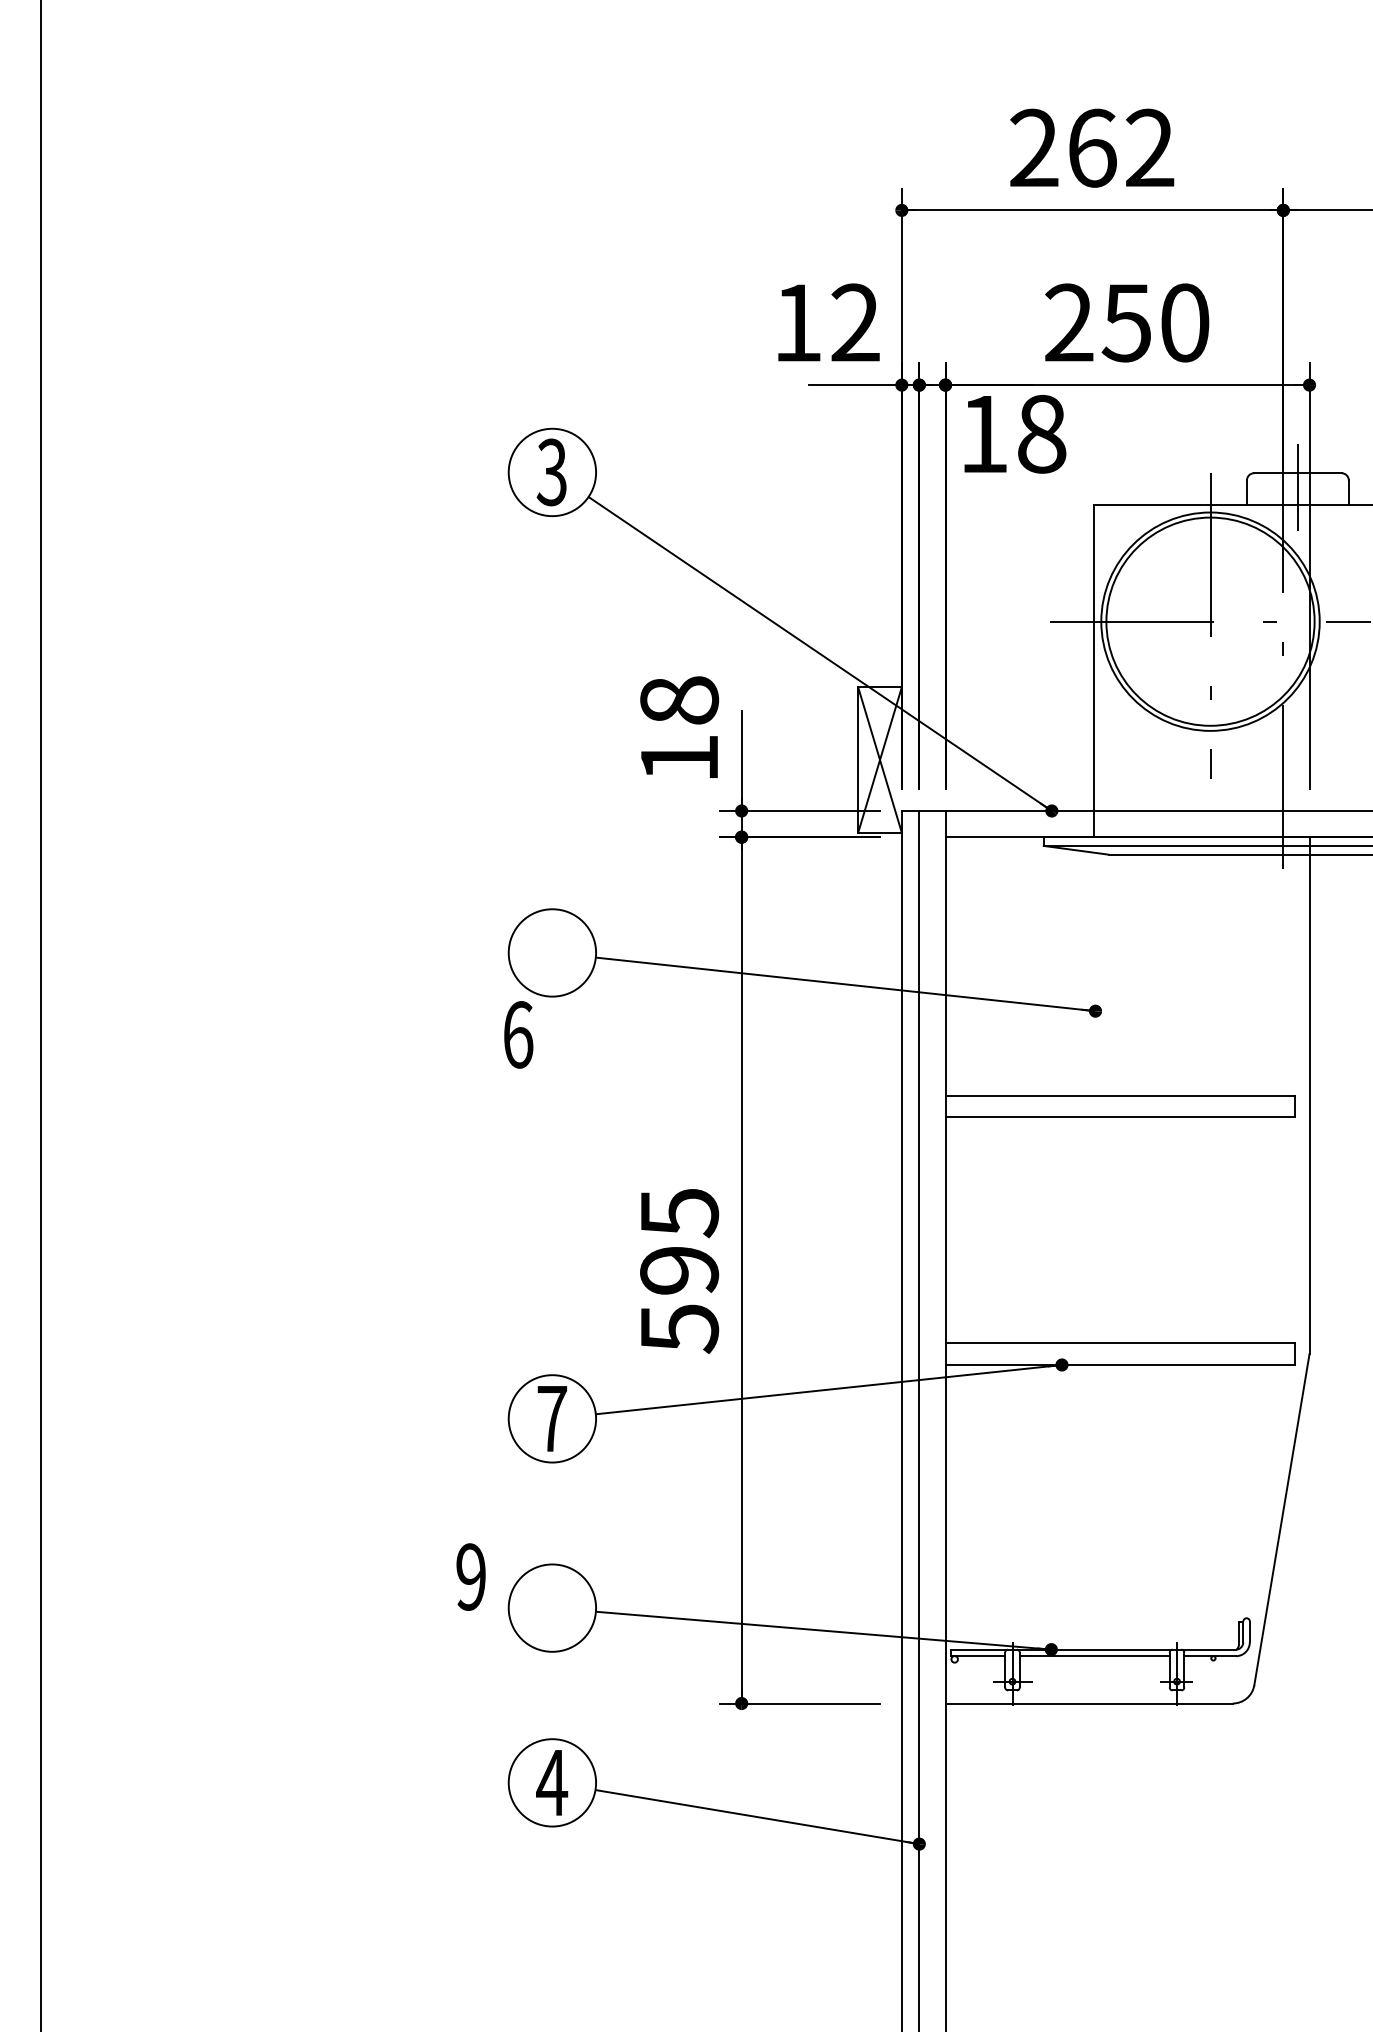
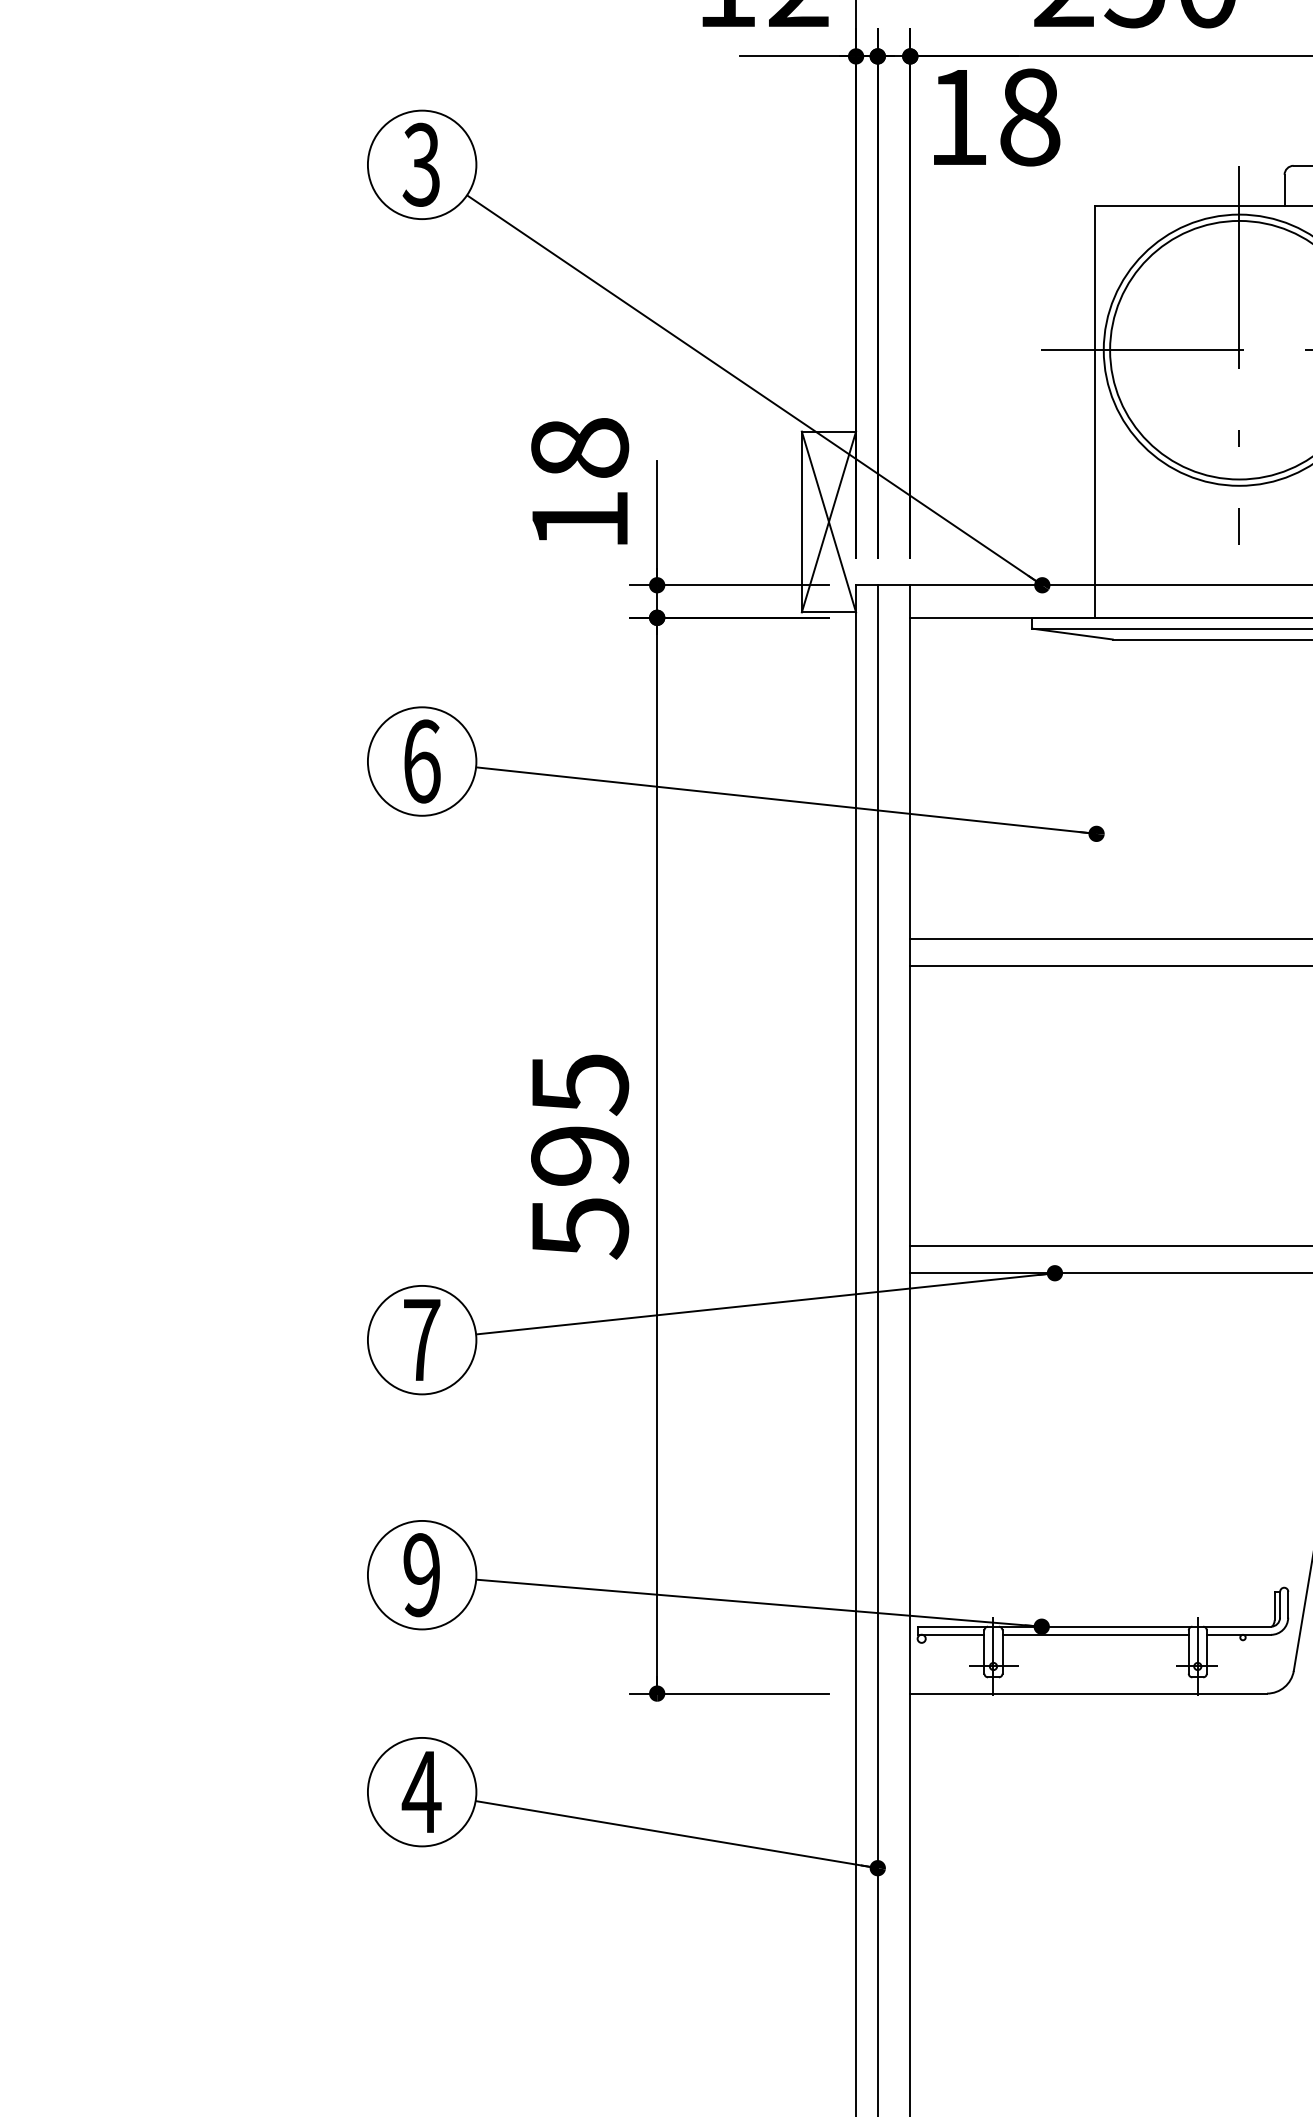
text: (518, 1034) -> (422, 761), moved
text: (470, 1576) -> (421, 1574), moved

